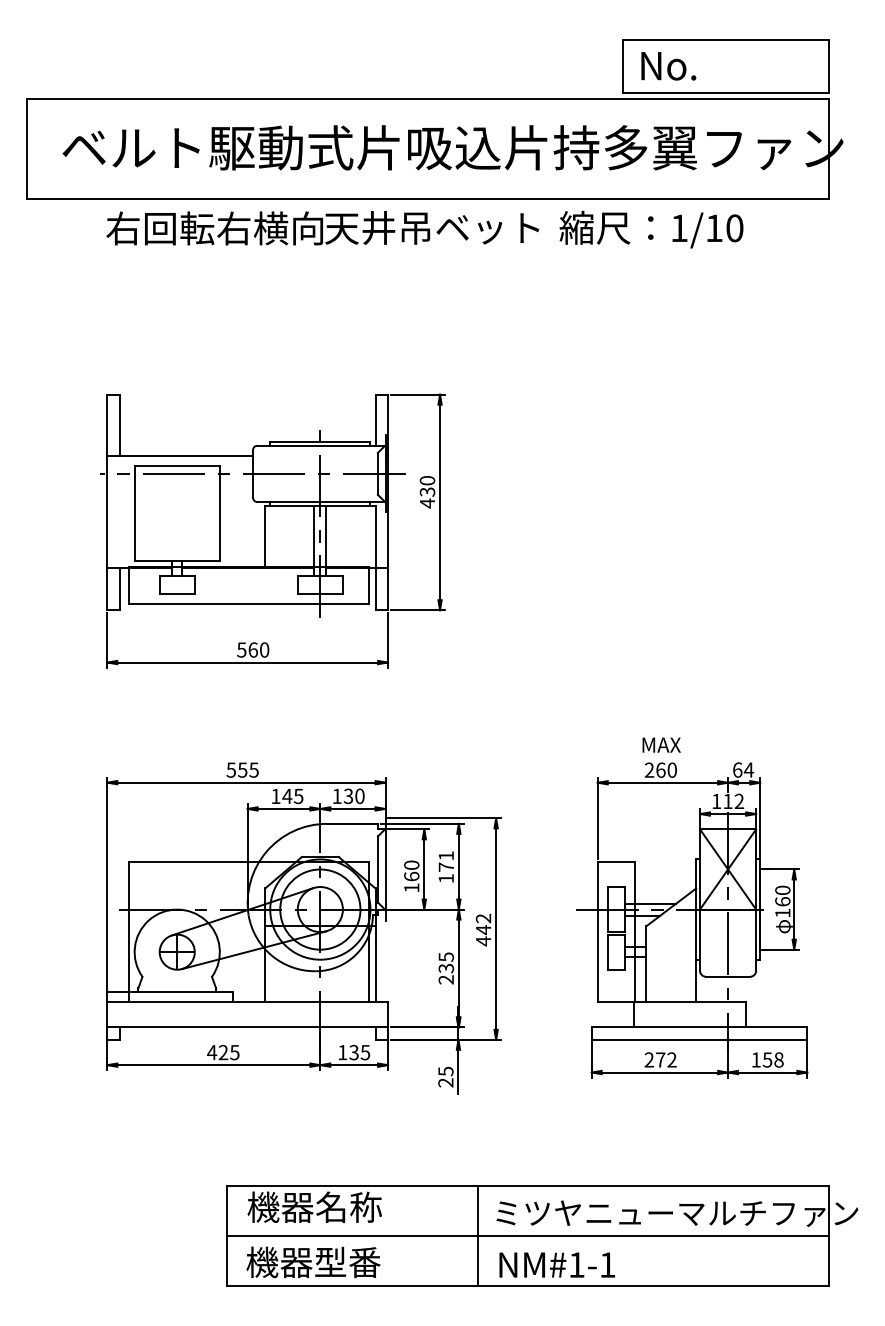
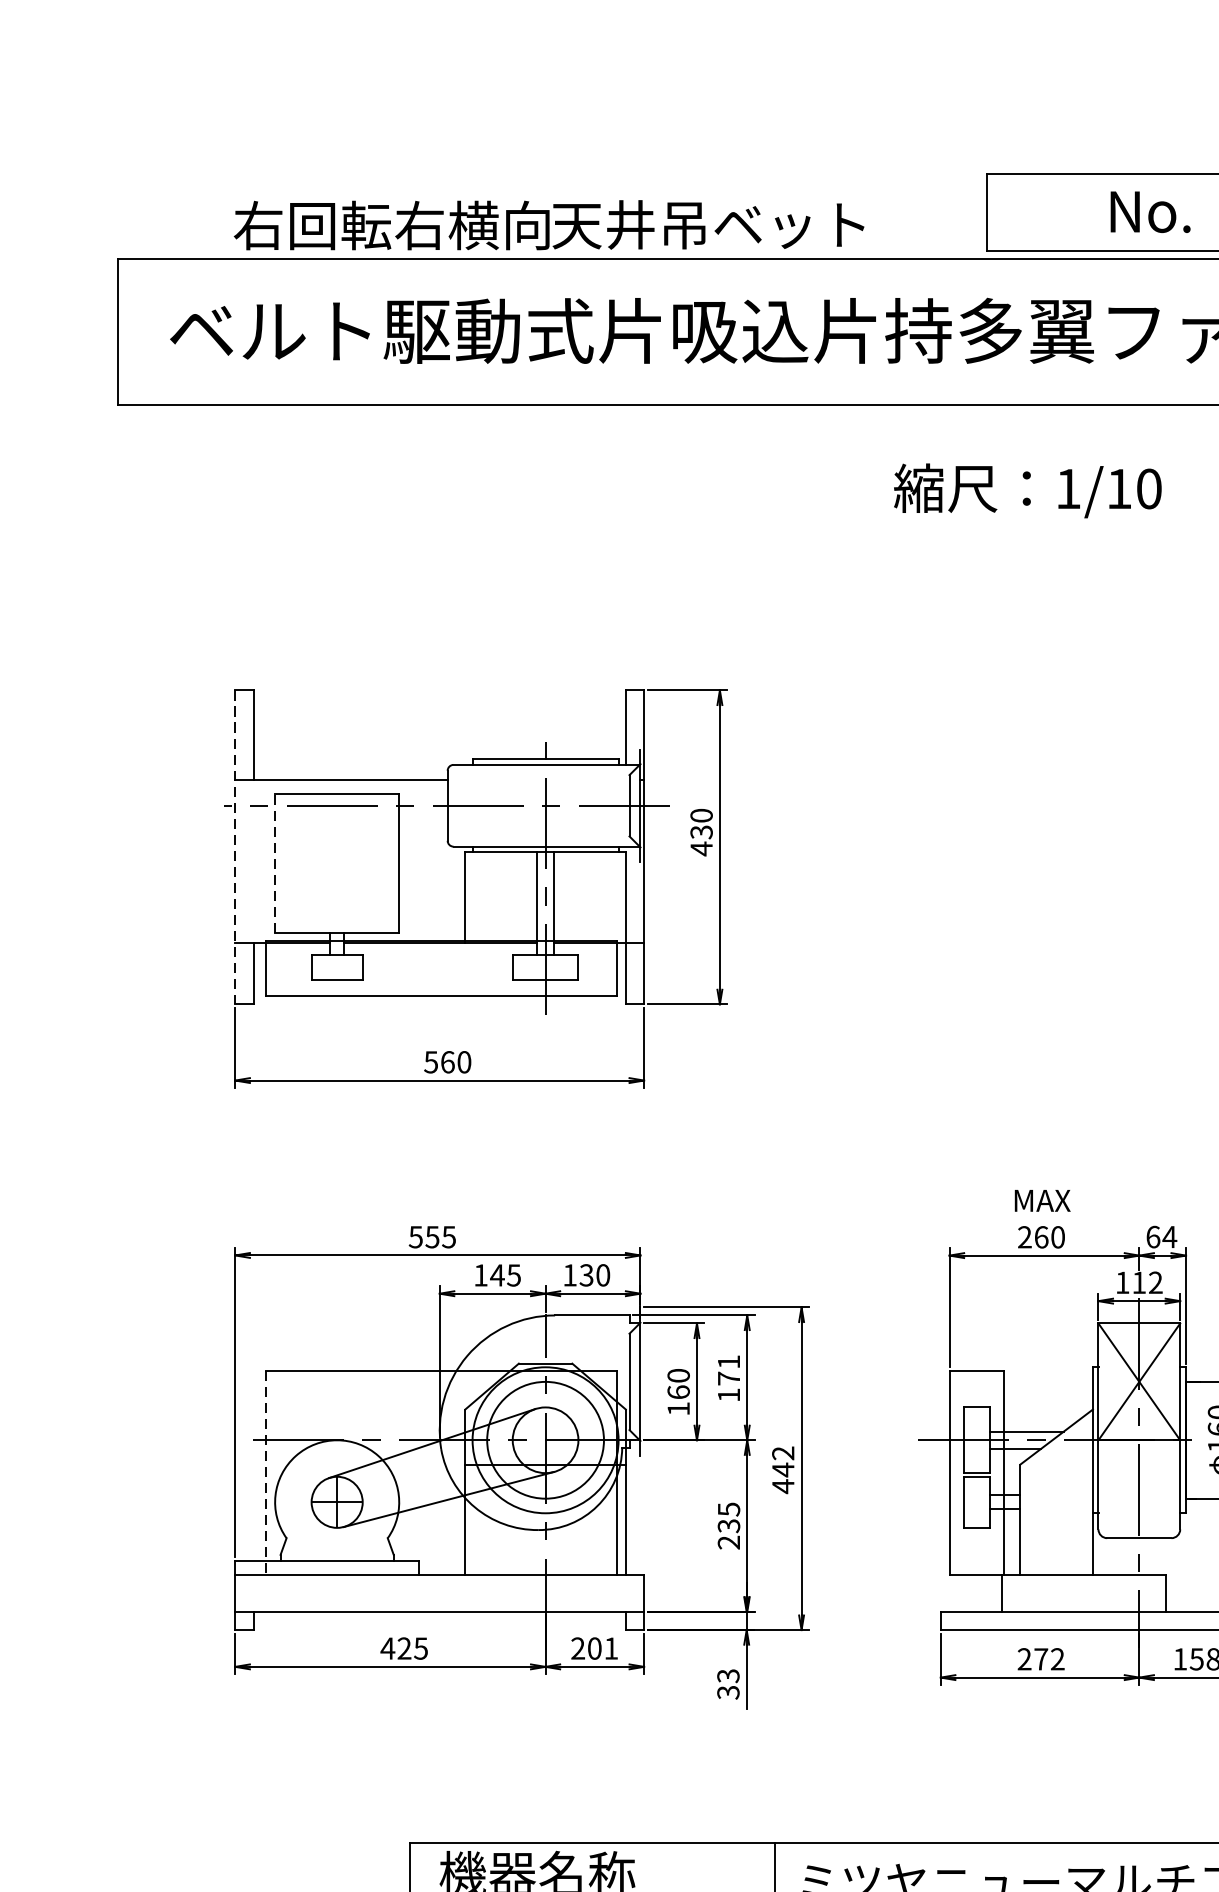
text: (668, 66) -> (1150, 212), moved
text: (322, 228) -> (548, 225), moved
text: (651, 229) -> (1027, 490), moved
line: (107, 502) -> (235, 847), solid -> dashed
line: (134, 513) -> (274, 863), solid -> dashed
line: (128, 932) -> (266, 1473), solid -> dashed
text: (354, 1052) -> (595, 1648), 135 -> 201
text: (445, 1076) -> (727, 1683), 25 -> 33

